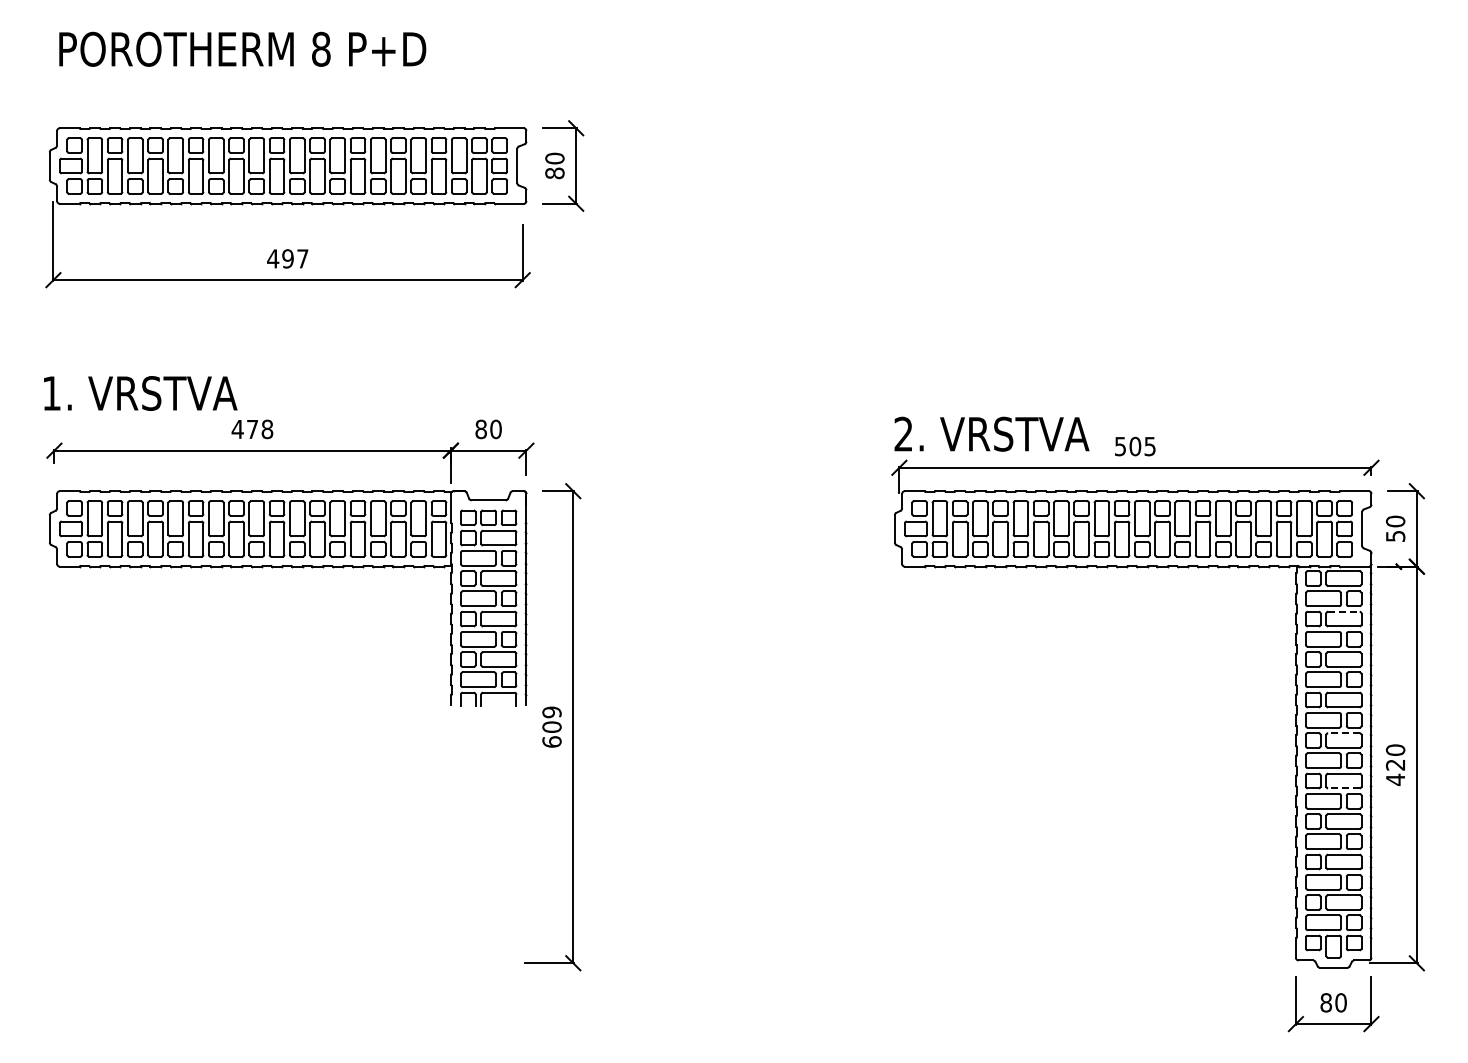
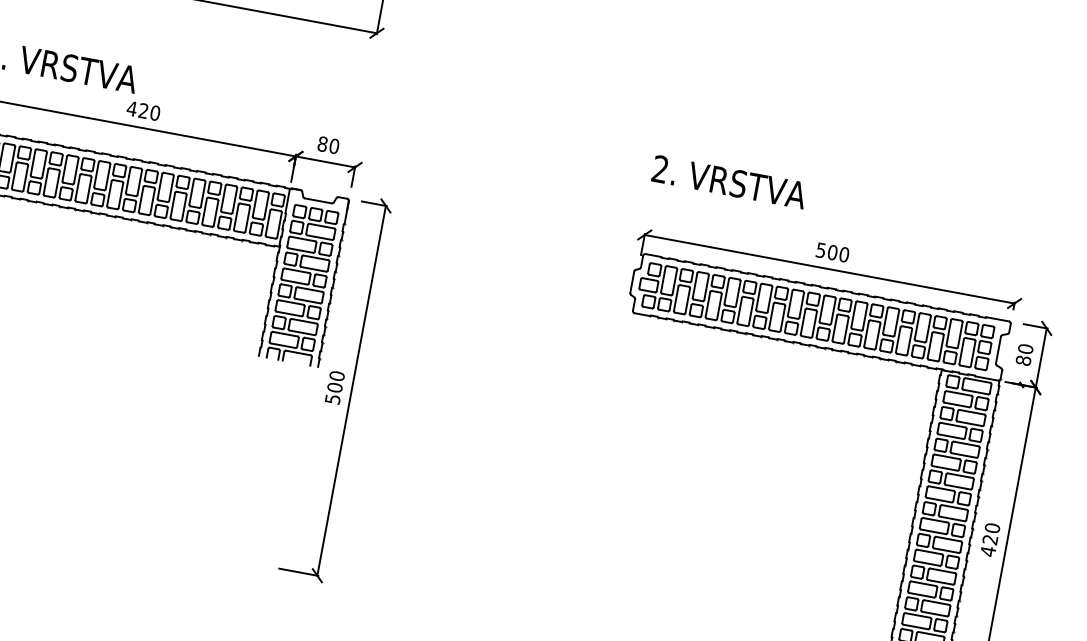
text: (260, 428) -> (149, 111), 478 -> 420
text: (991, 433) -> (729, 181), moved
text: (1150, 446) -> (844, 254), 505 -> 500
text: (1395, 536) -> (1023, 360), 50 -> 80
line: (1343, 611) -> (971, 412), dashed -> solid
text: (551, 726) -> (334, 387), 609 -> 500
line: (1343, 733) -> (954, 507), dashed -> solid
line: (1343, 788) -> (946, 550), dashed -> solid

